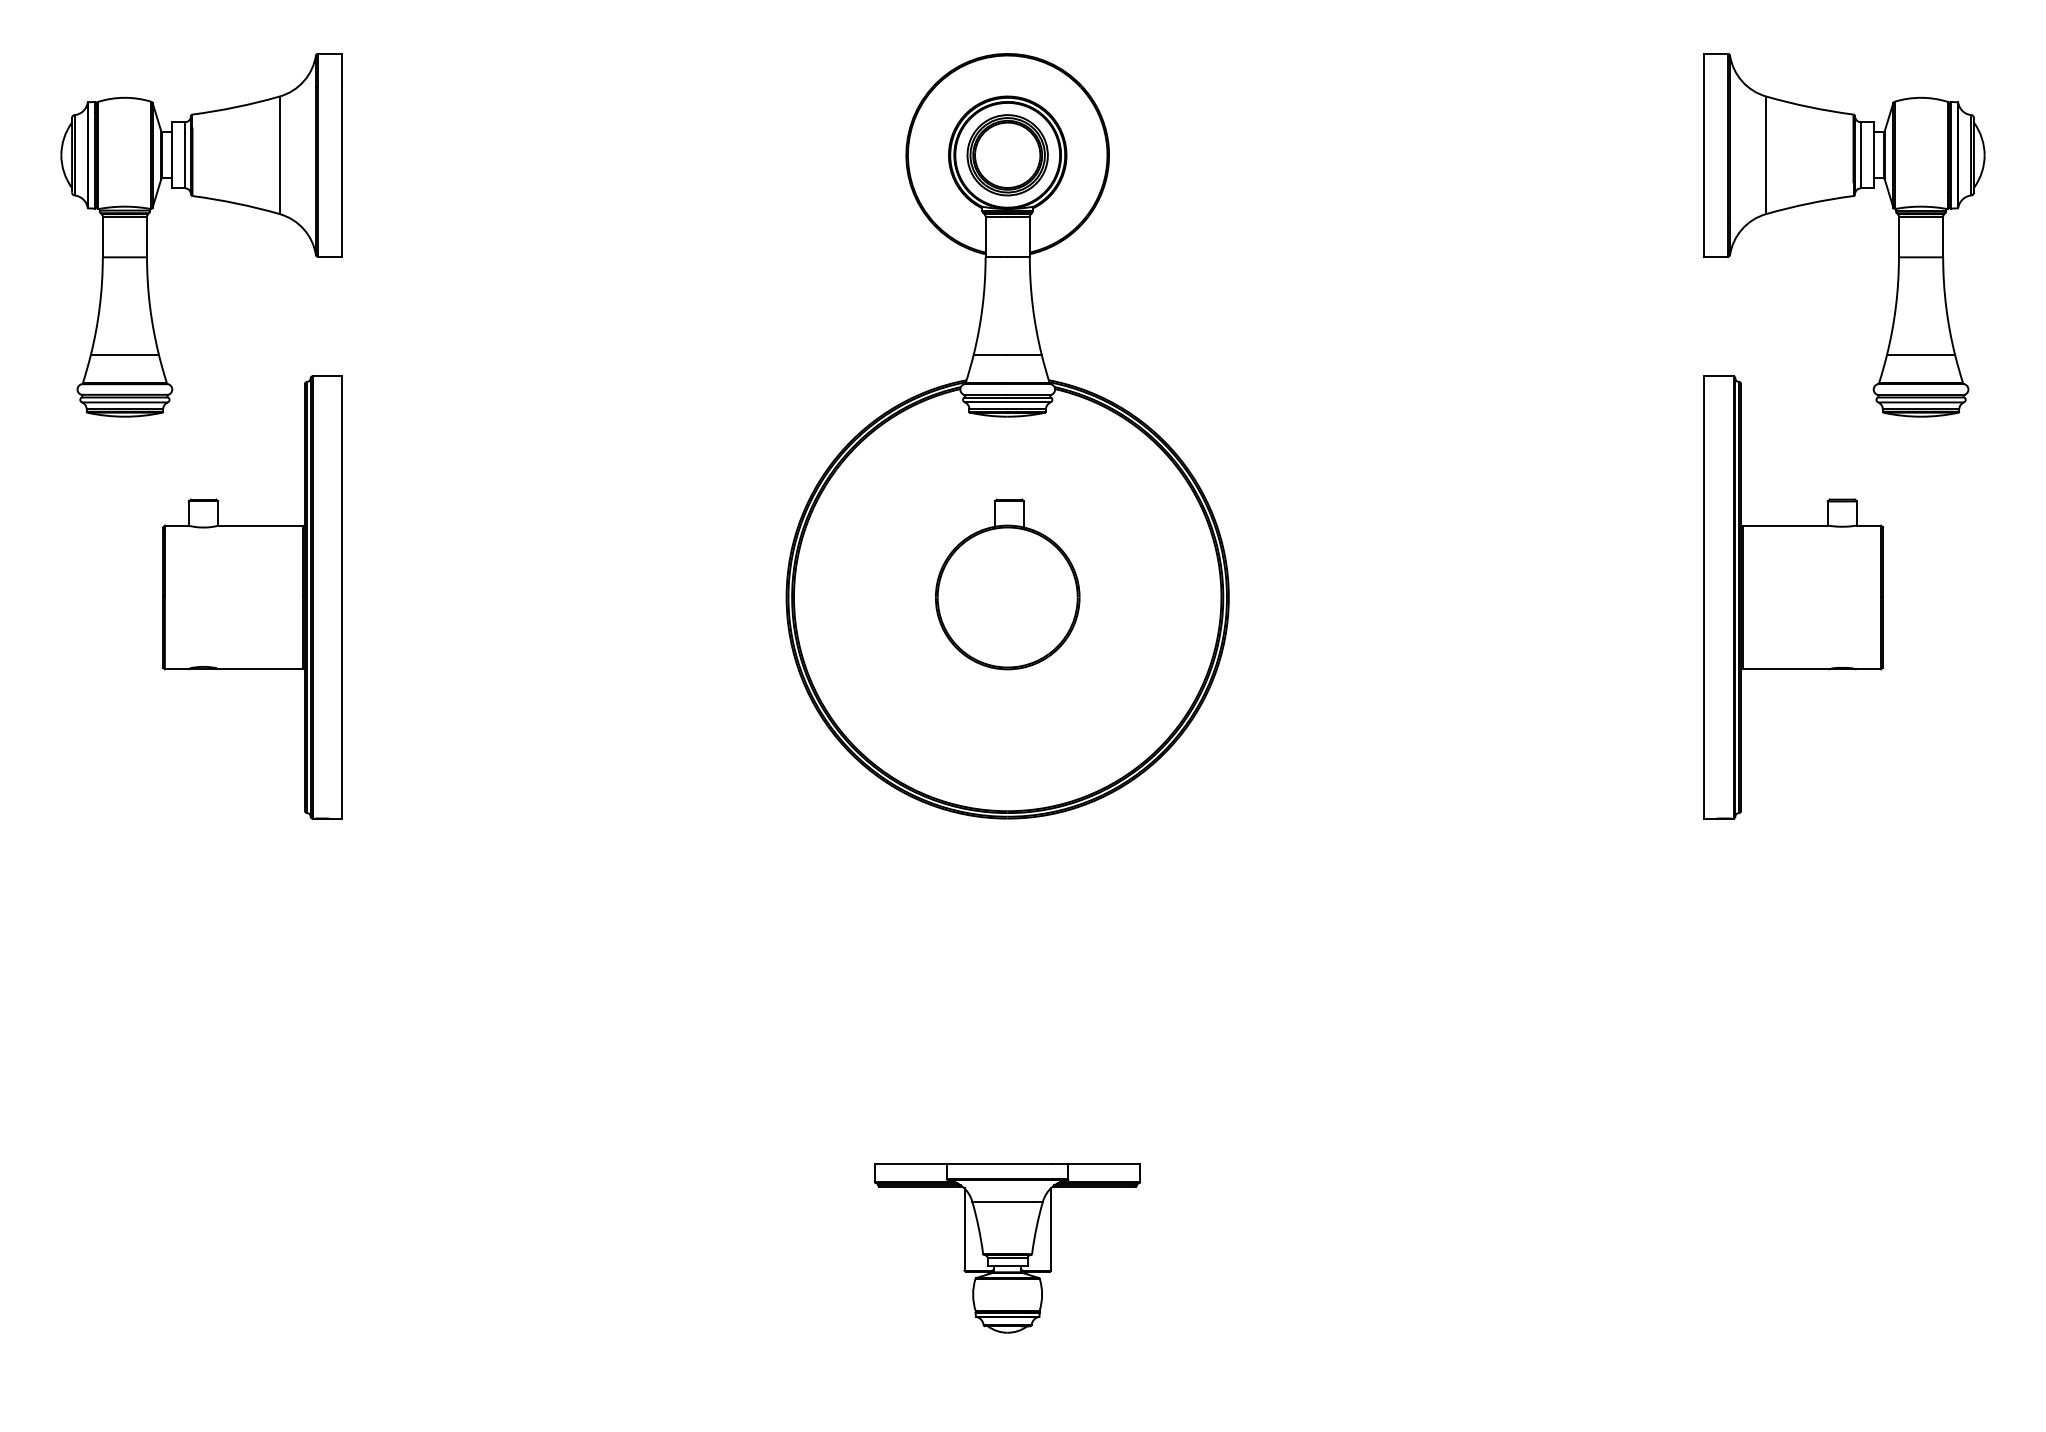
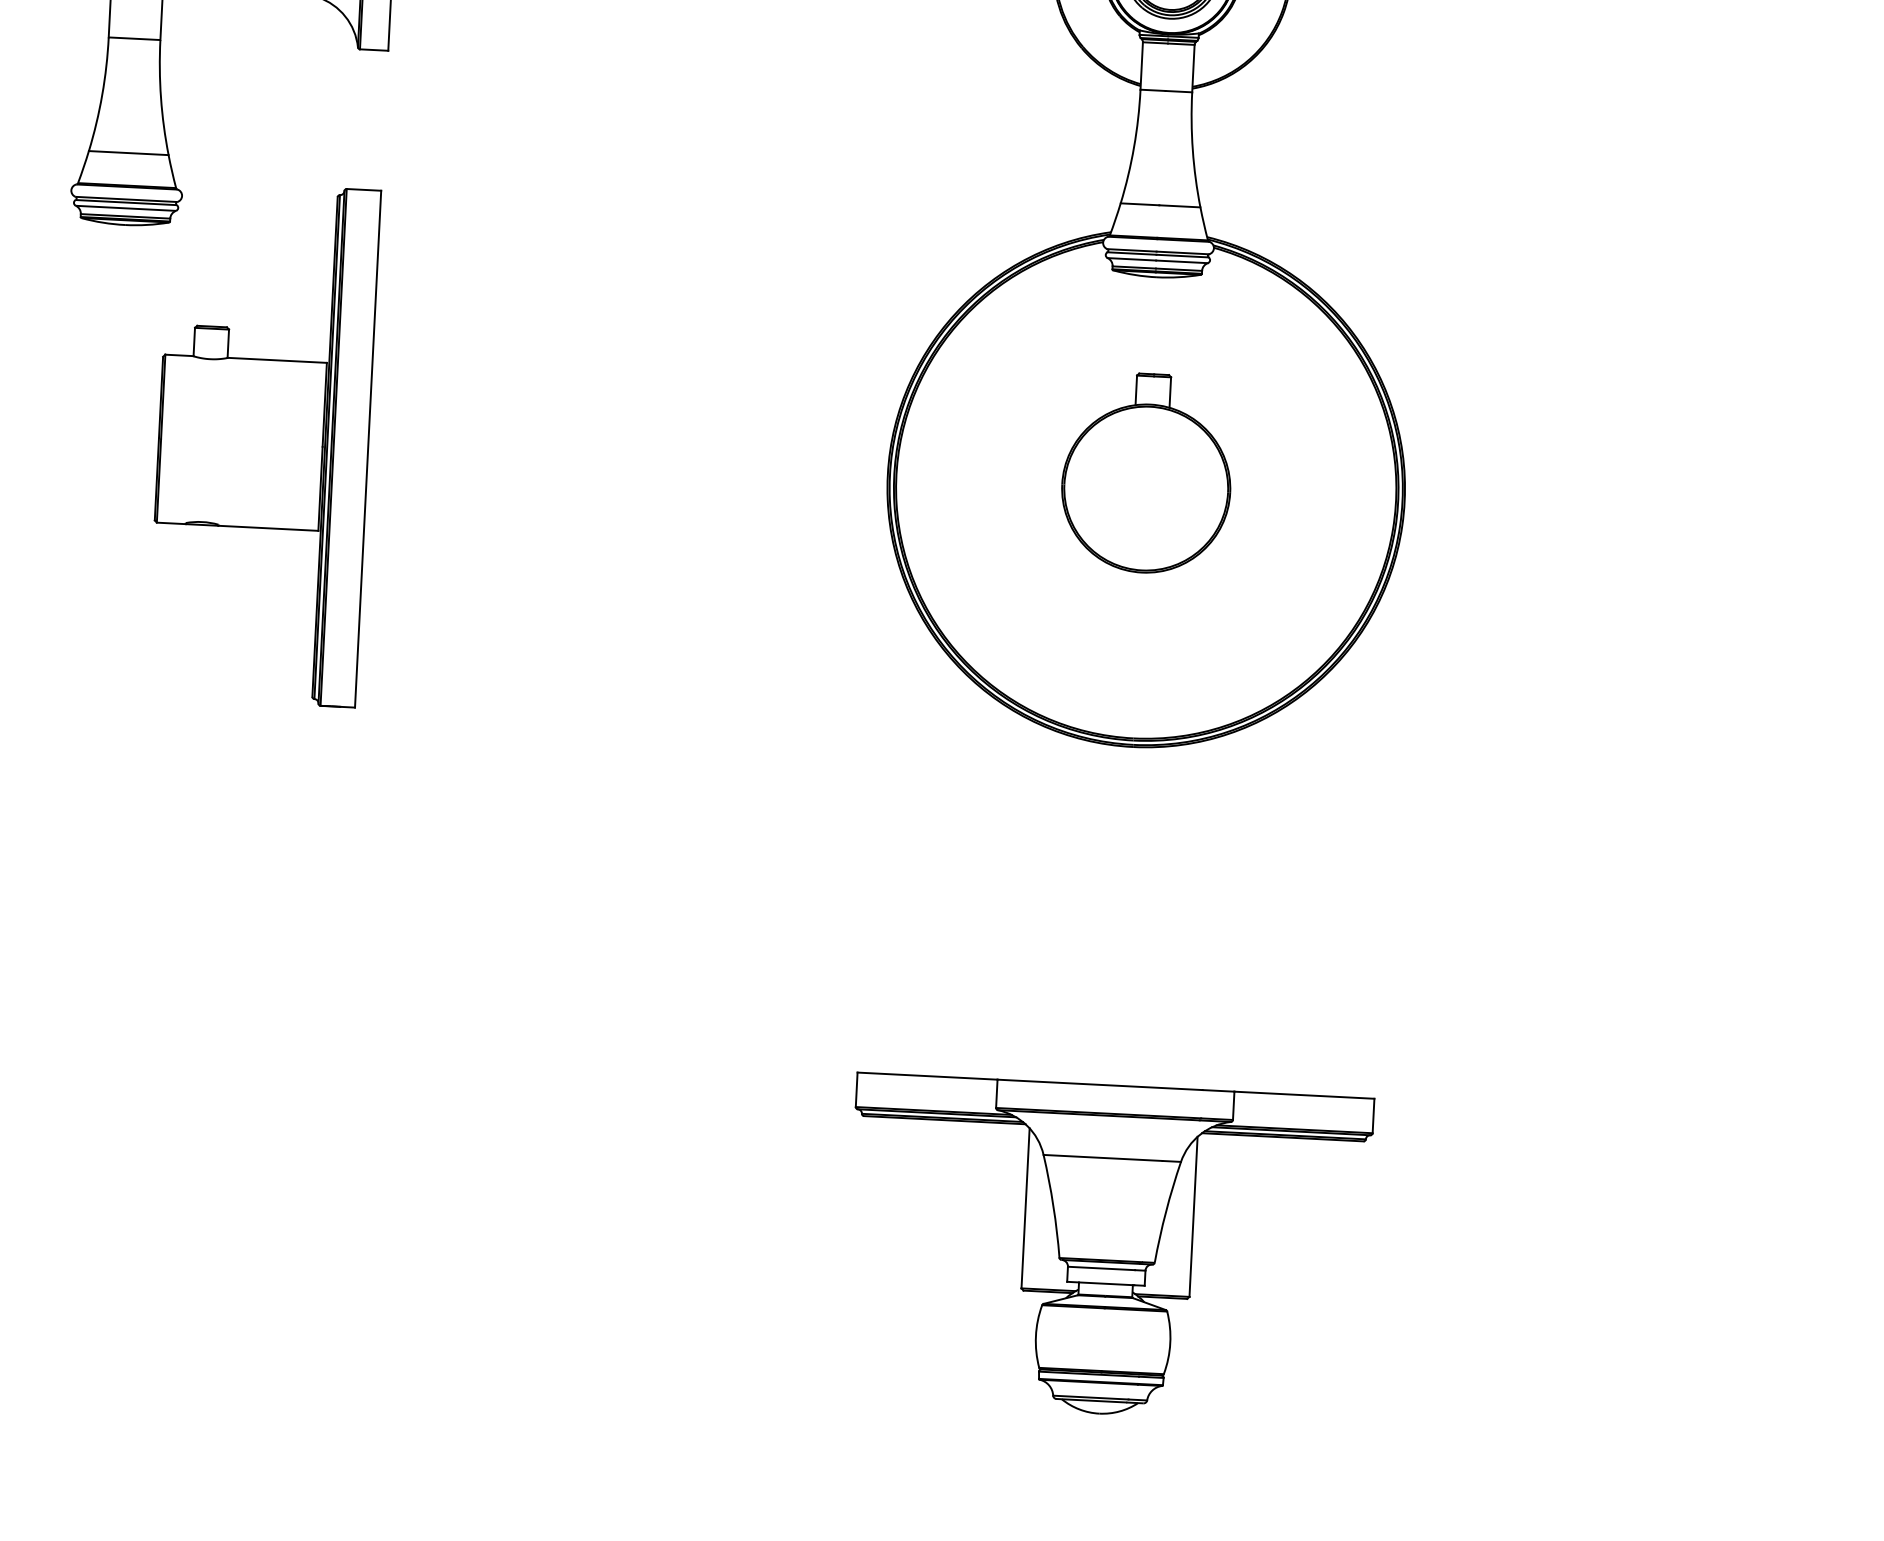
part: (1007, 1248) -> (1107, 1249), size x1.67

